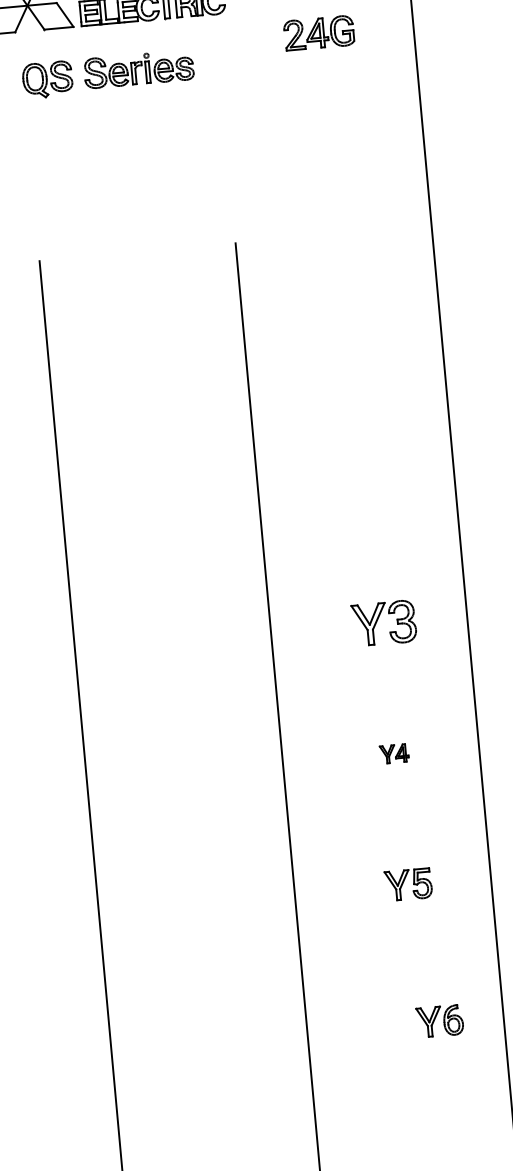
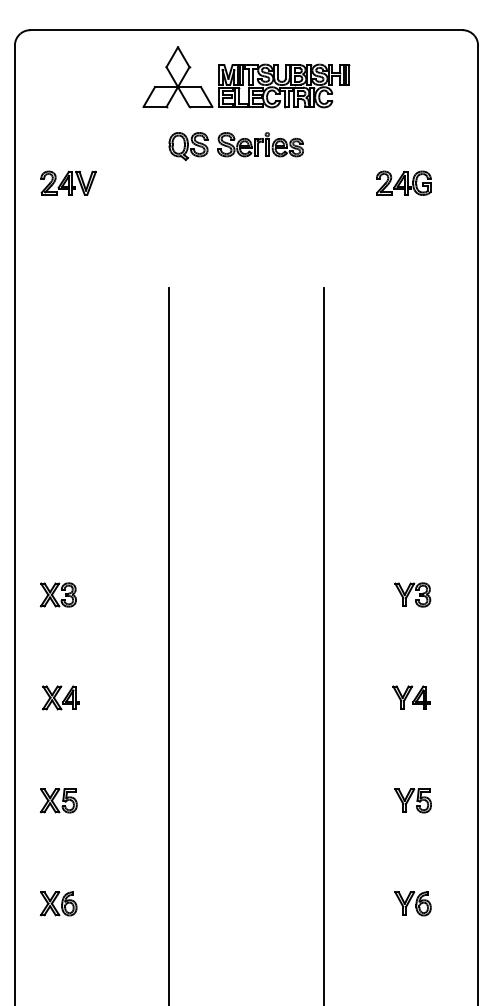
part: (318, 32) -> (403, 182), moved
part: (383, 622) -> (412, 594), size x0.71
part: (394, 753) -> (411, 697), size x1.67
part: (439, 1020) -> (412, 903), moved

